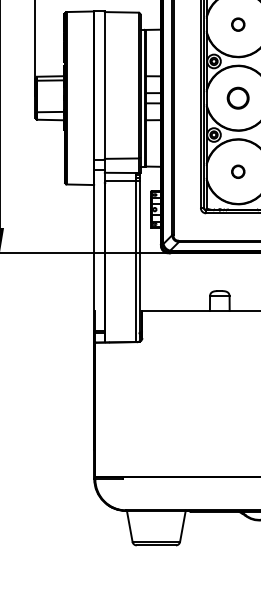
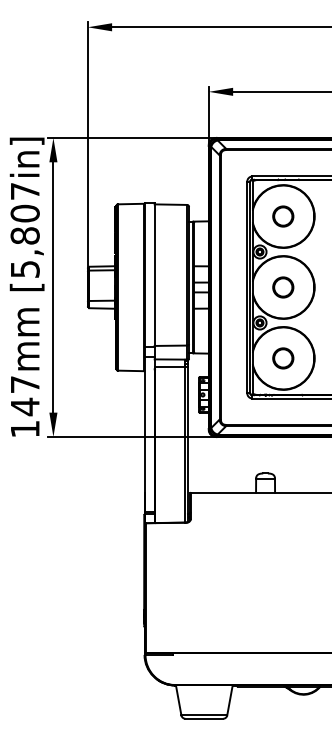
circle: (238, 24) -> (283, 216), size x1.67
circle: (238, 171) -> (283, 358), size x1.67

